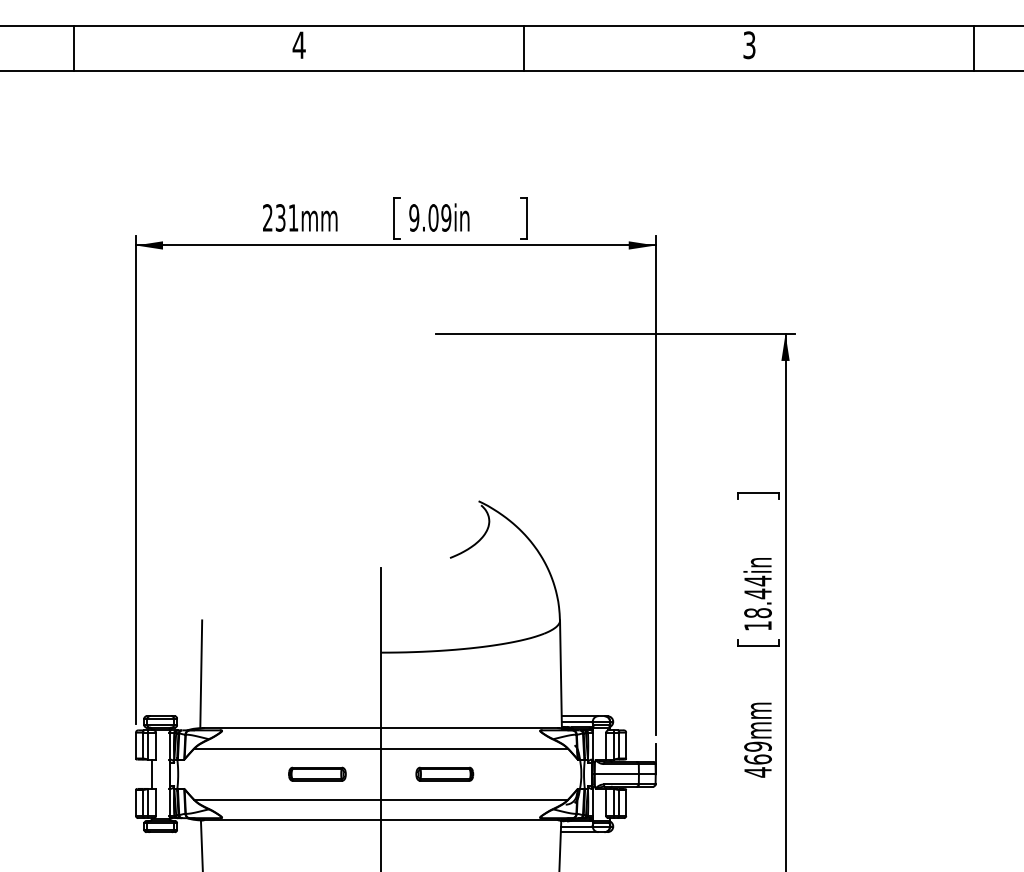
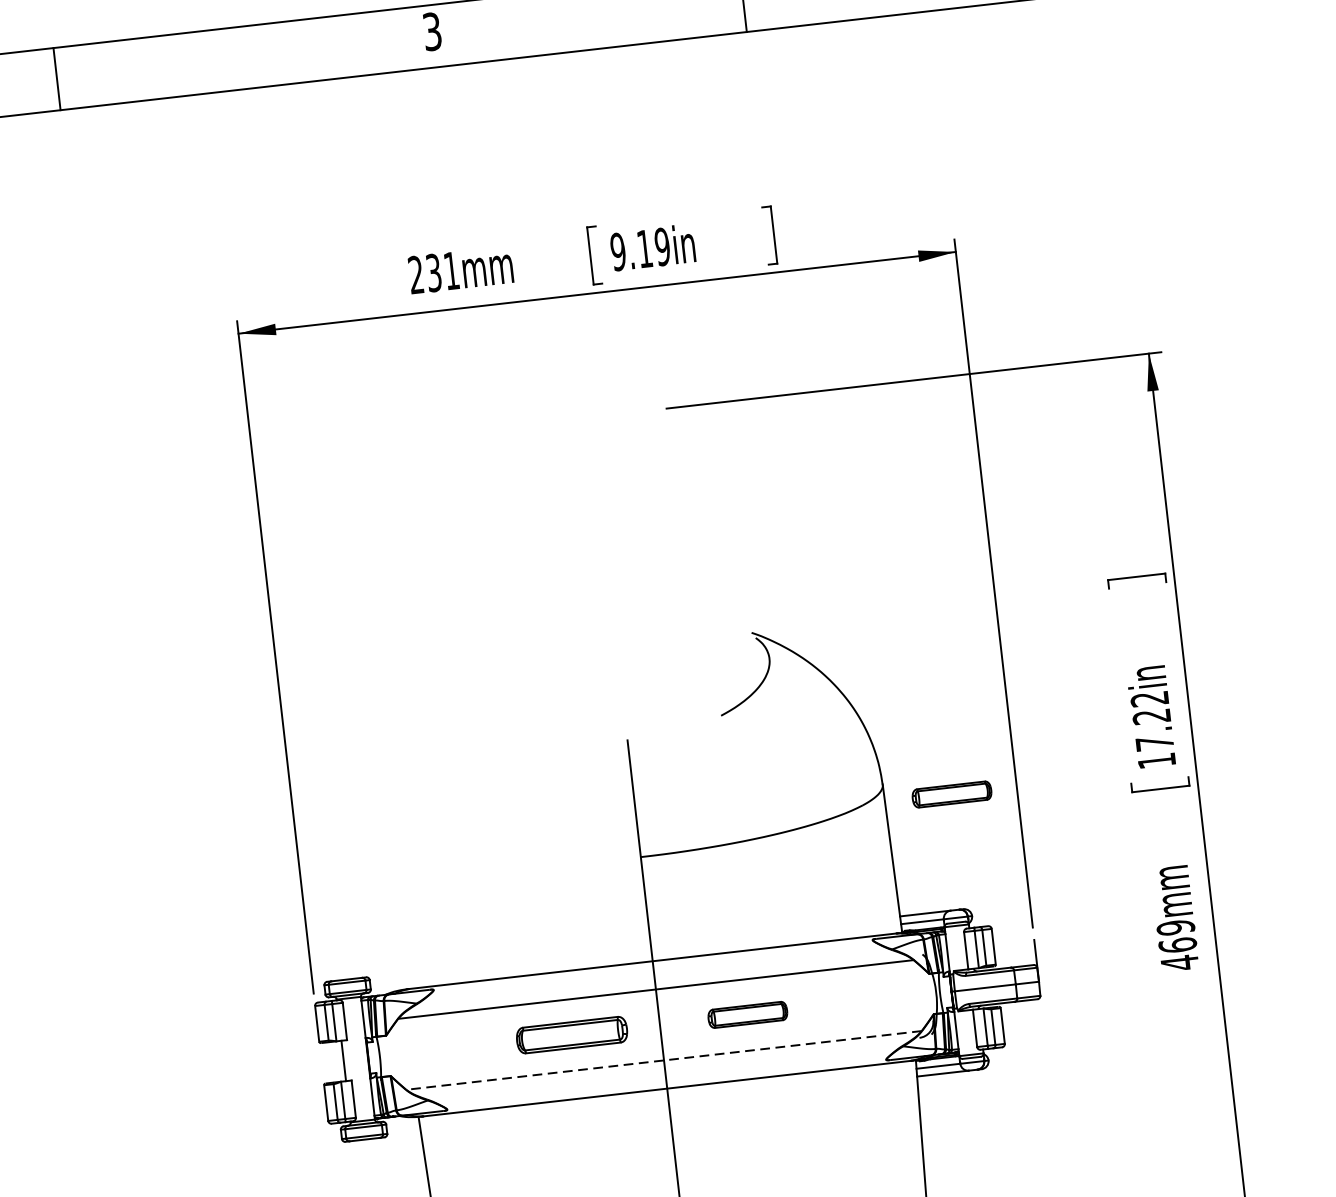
text: (298, 45) -> (431, 32), 4 -> 3
line: (73, 48) -> (56, 79), moved
text: (433, 217) -> (644, 248), 9.09in -> 9.19in
text: (757, 596) -> (1151, 720), 18.44in -> 17.22in
part: (608, 632) -> (951, 793), added
line: (201, 674) -> (396, 915), removed
part: (317, 773) -> (572, 1033), size x1.4
line: (381, 799) -> (664, 1059), solid -> dashed

